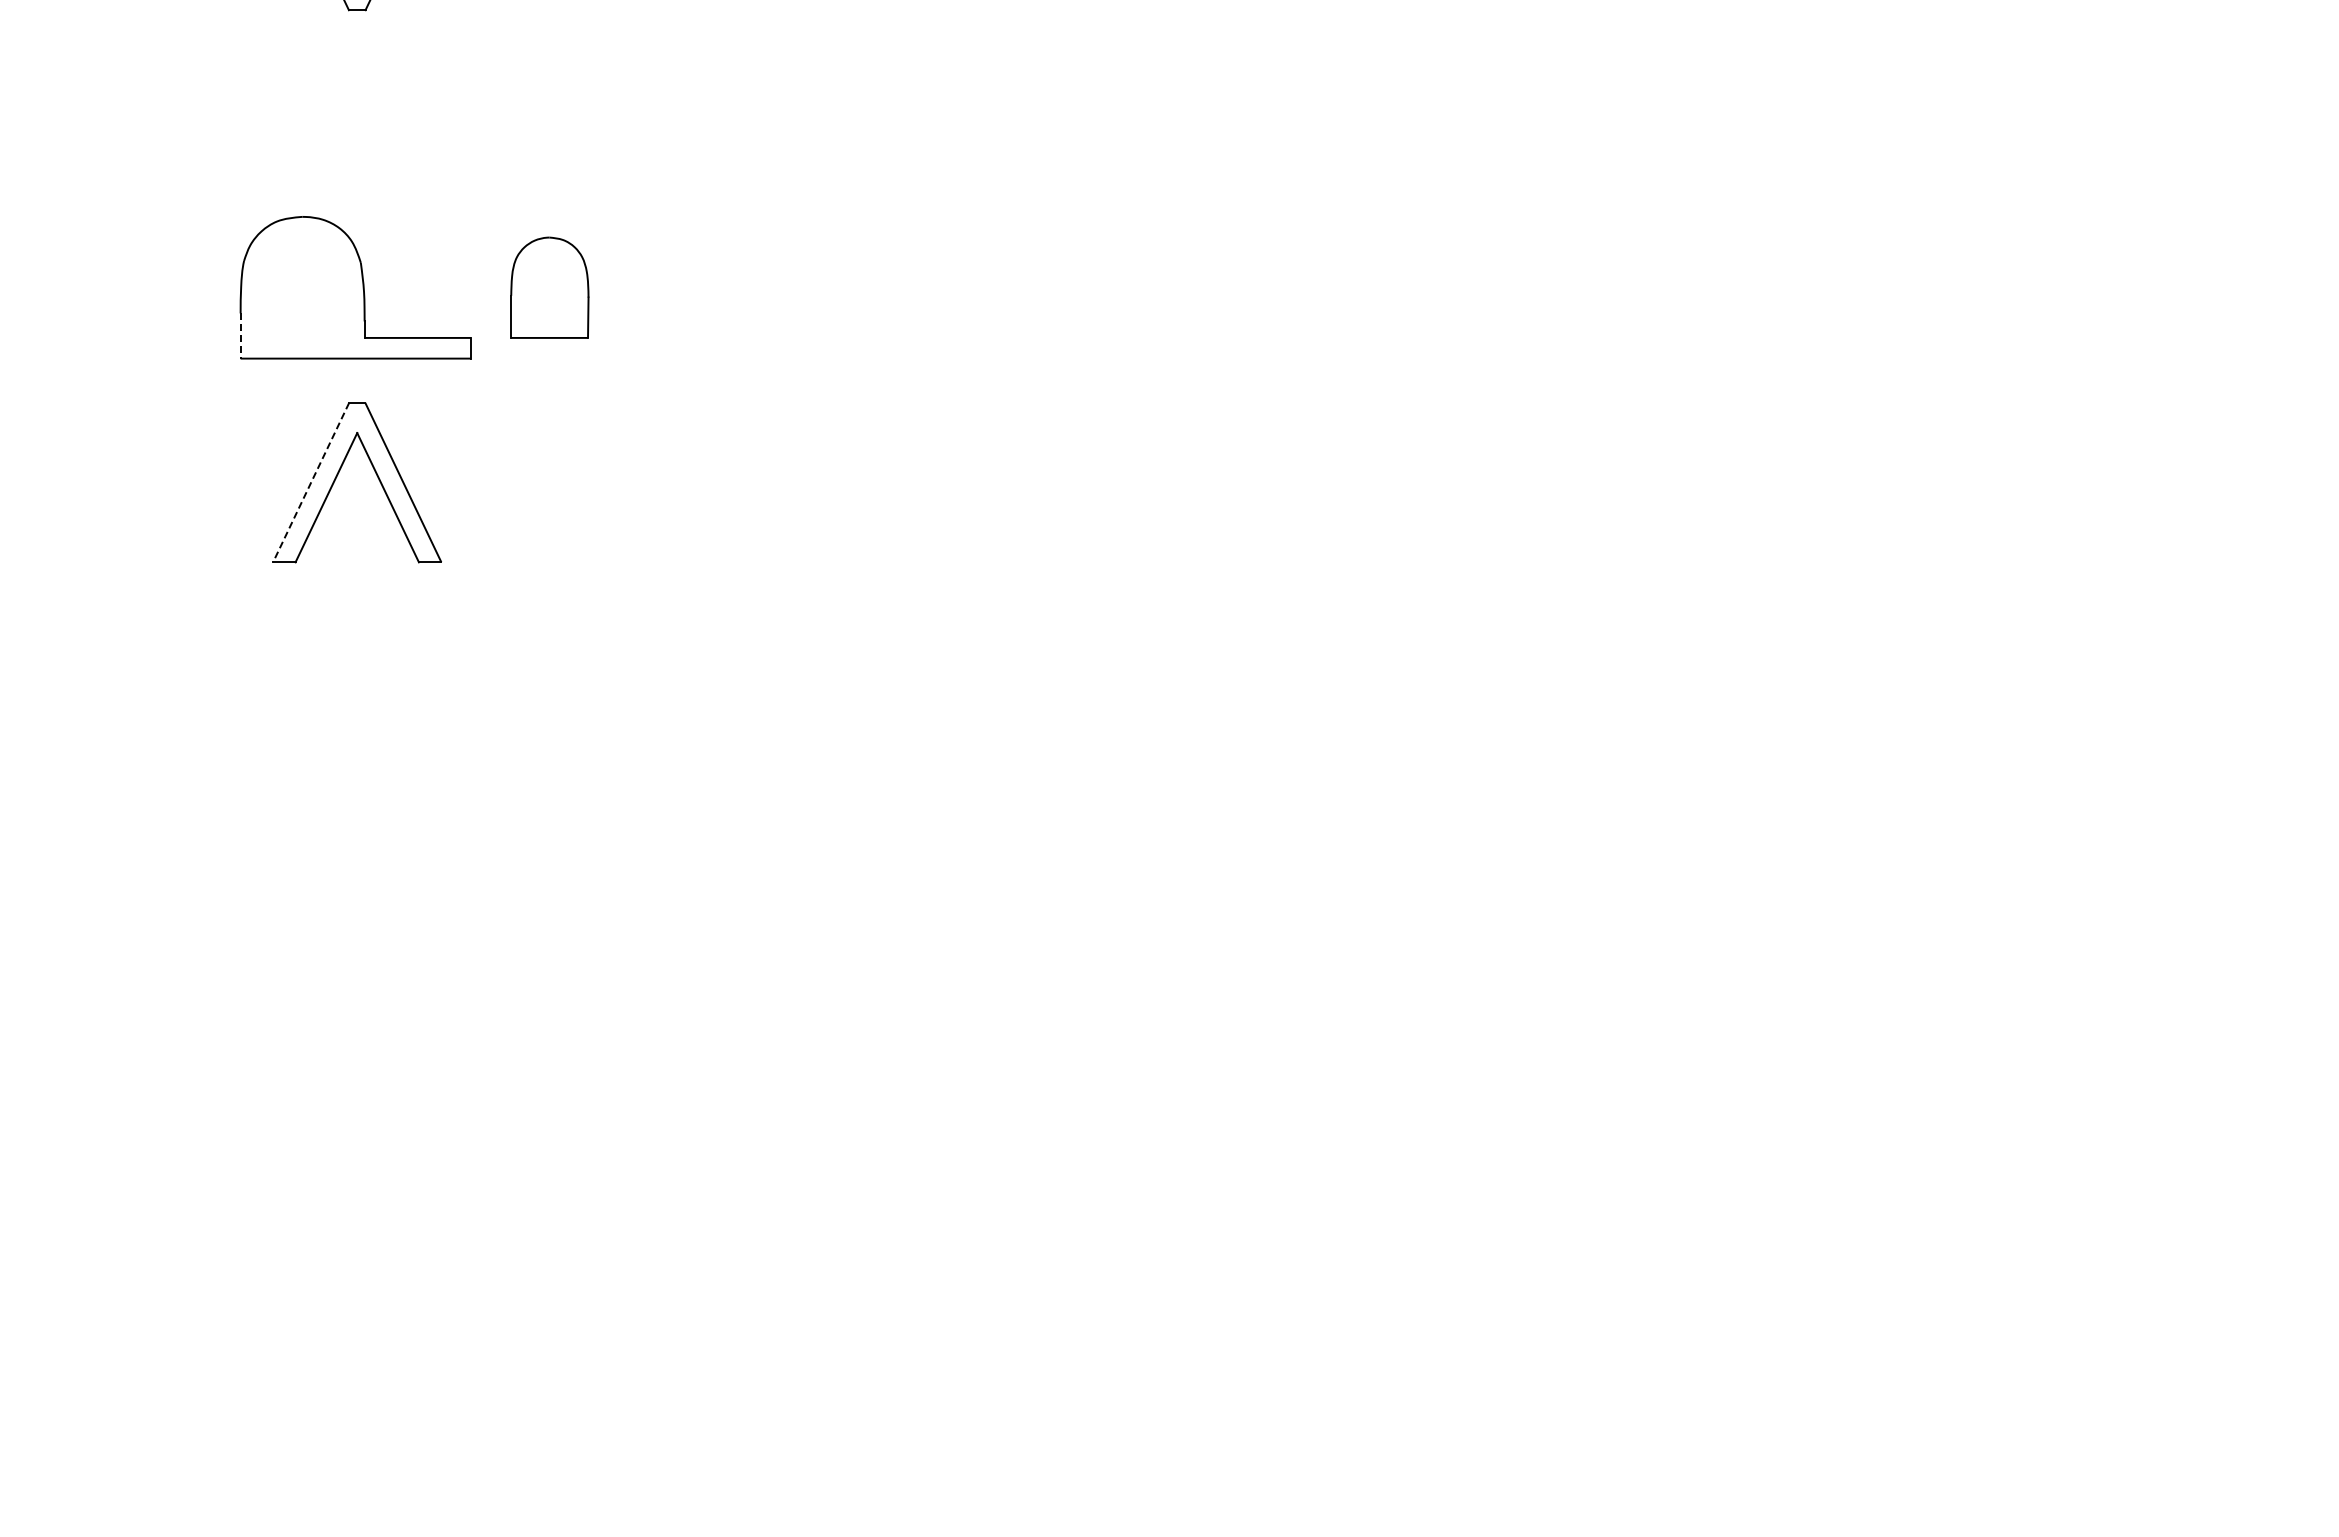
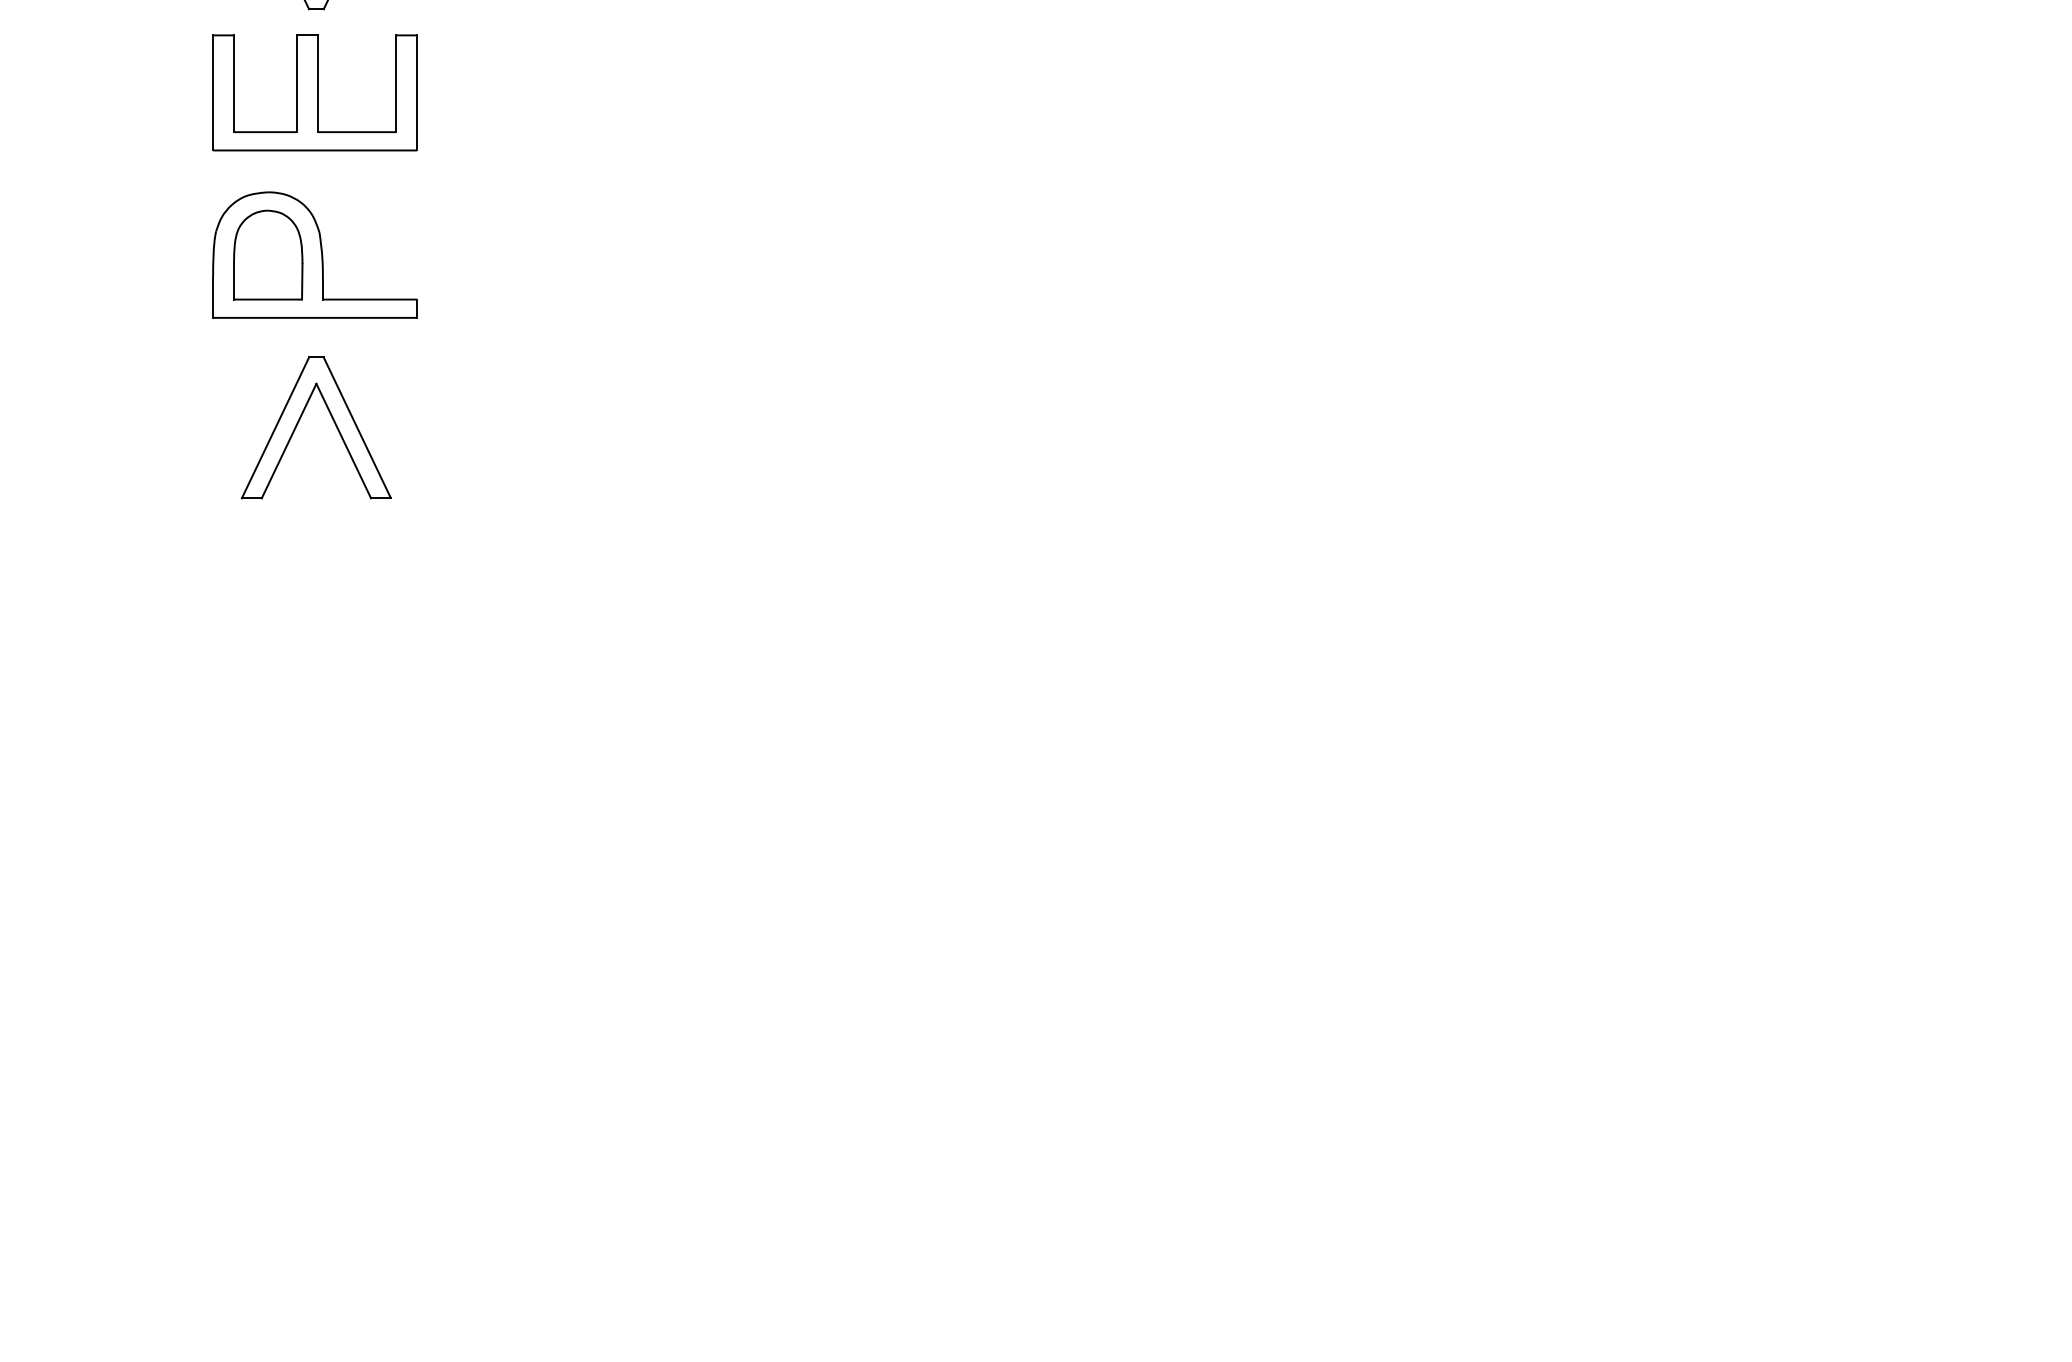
part: (355, 104) -> (314, 92), added
part: (549, 287) -> (267, 254), moved
line: (240, 336) -> (212, 298), dashed -> solid
line: (310, 483) -> (275, 428), dashed -> solid

